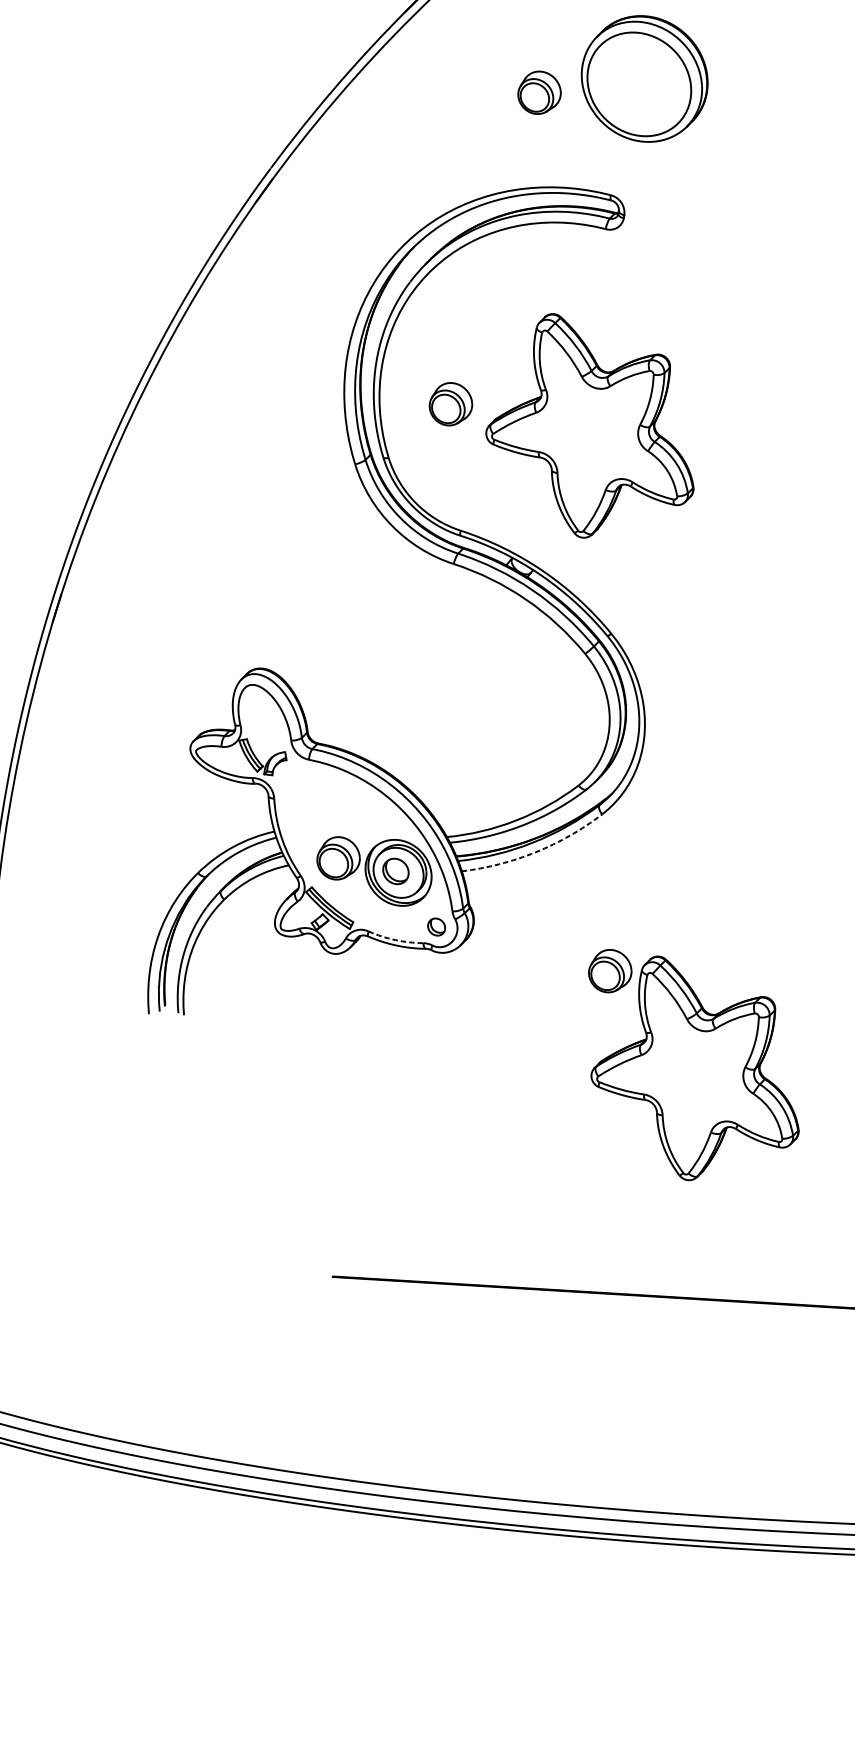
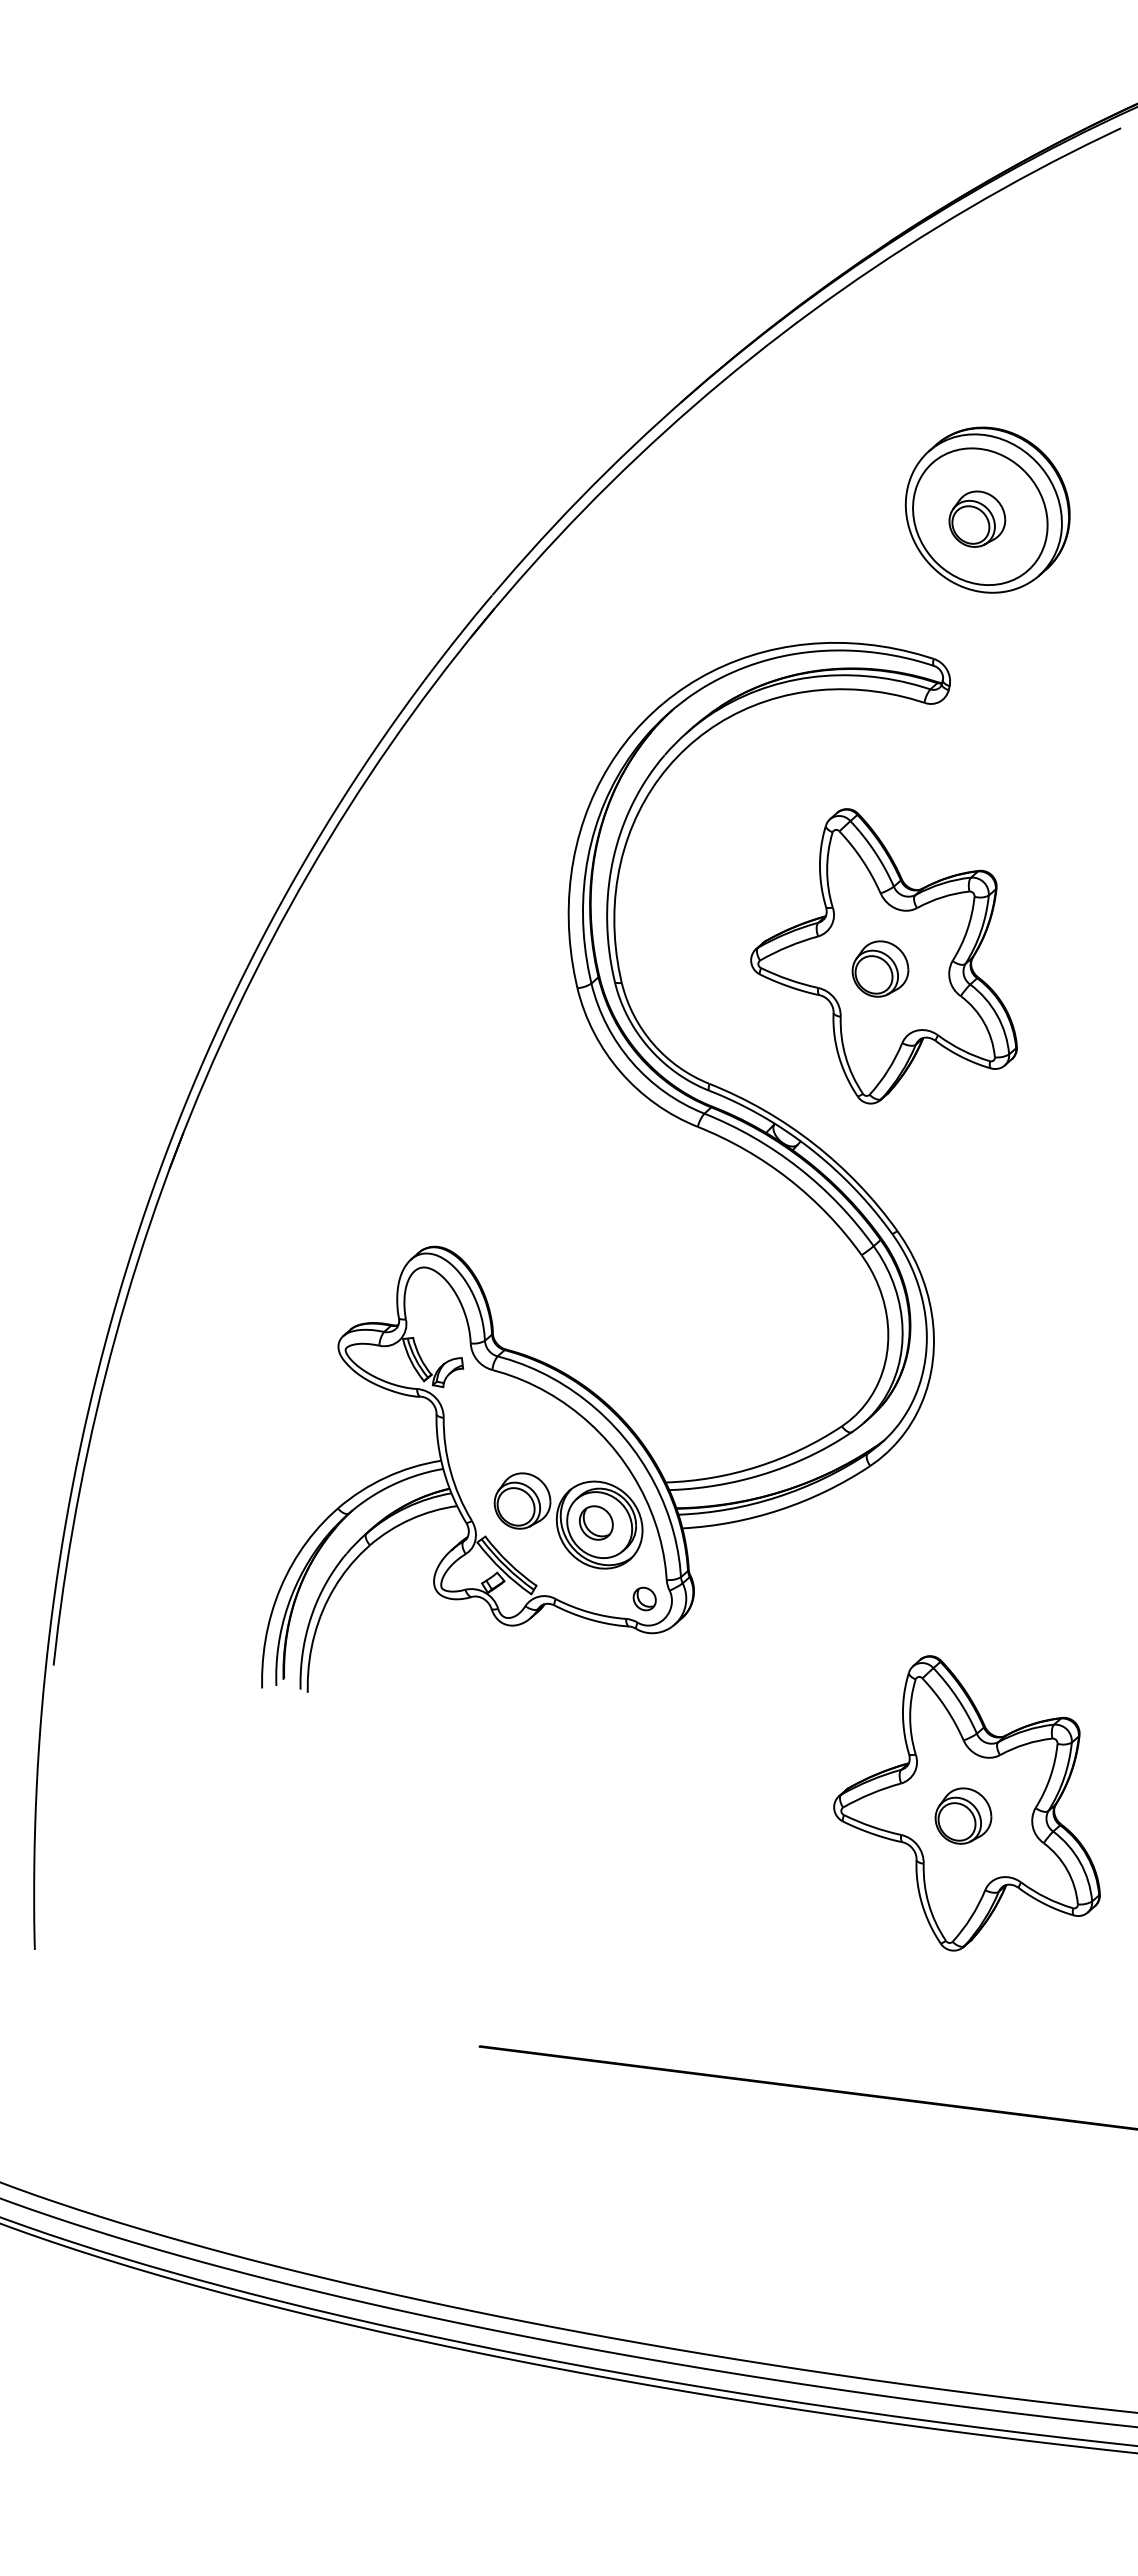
part: (539, 92) -> (977, 518), moved
part: (450, 403) -> (880, 968), moved
arc: (535, 852) -> (780, 1509), dashed -> solid
arc: (395, 940) -> (589, 1612), dashed -> solid
part: (610, 970) -> (963, 1815), moved

